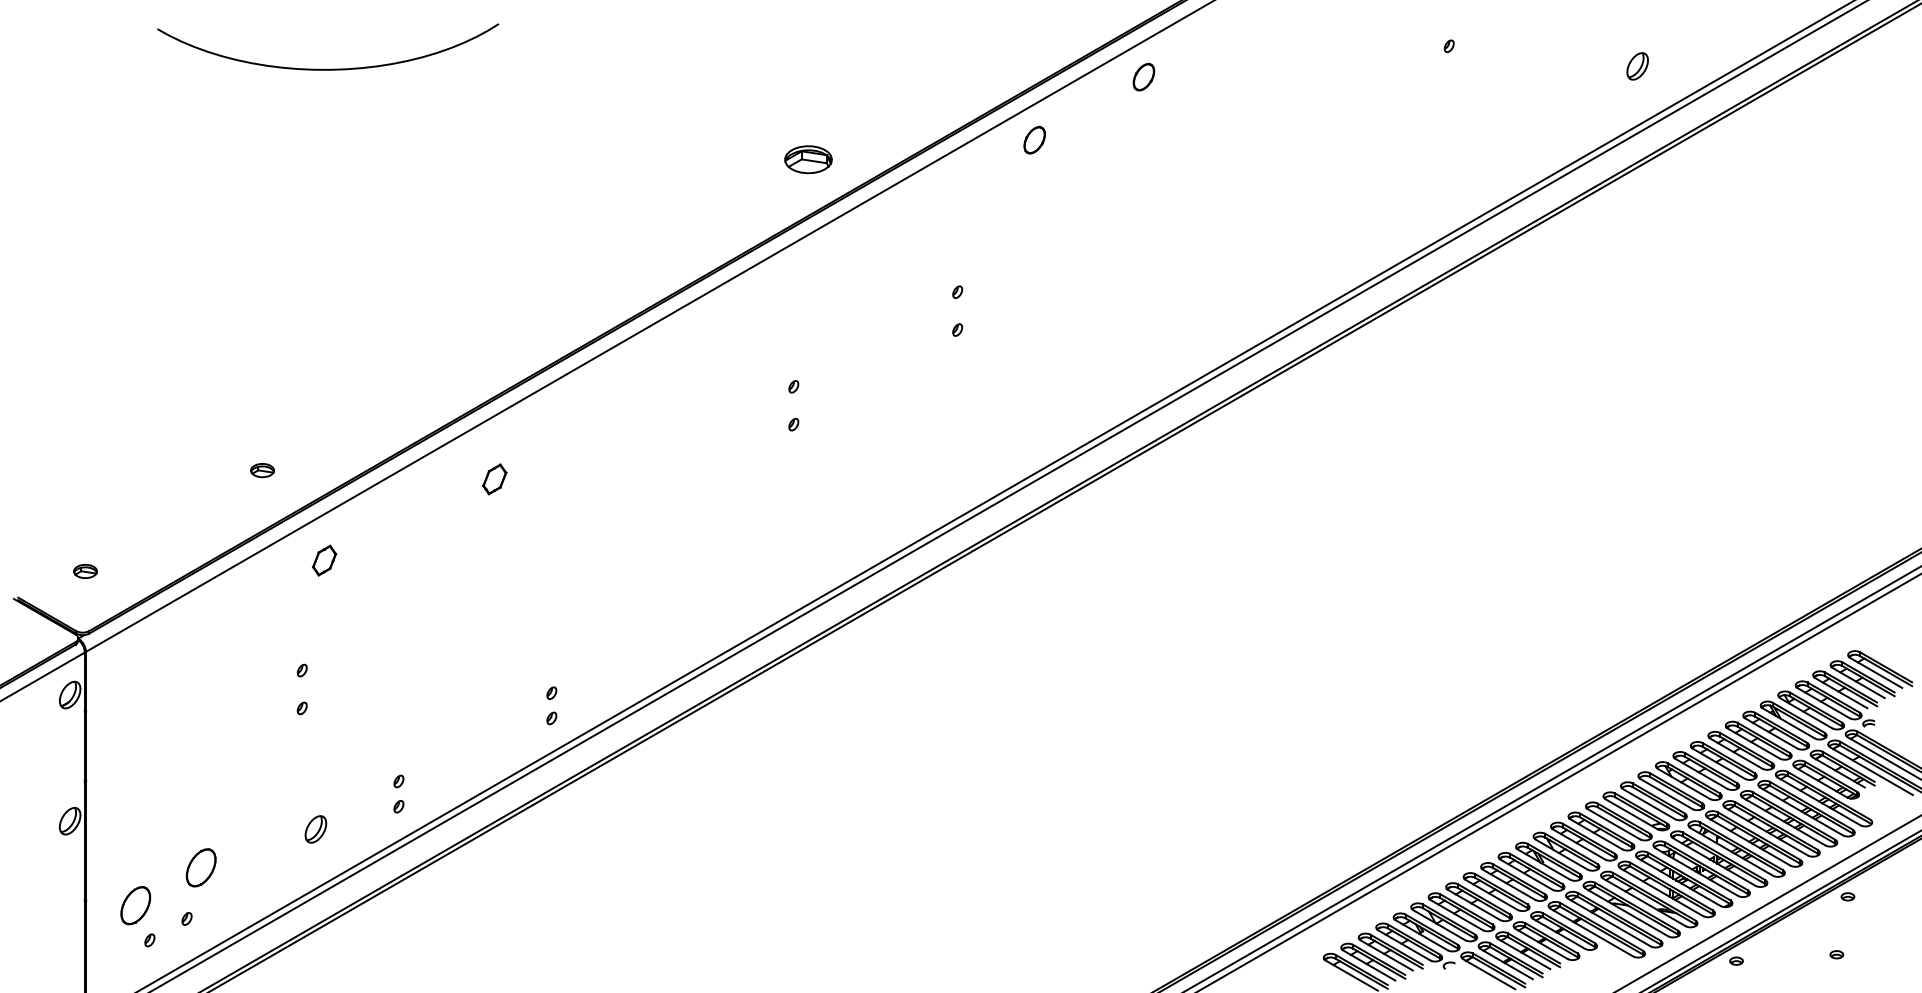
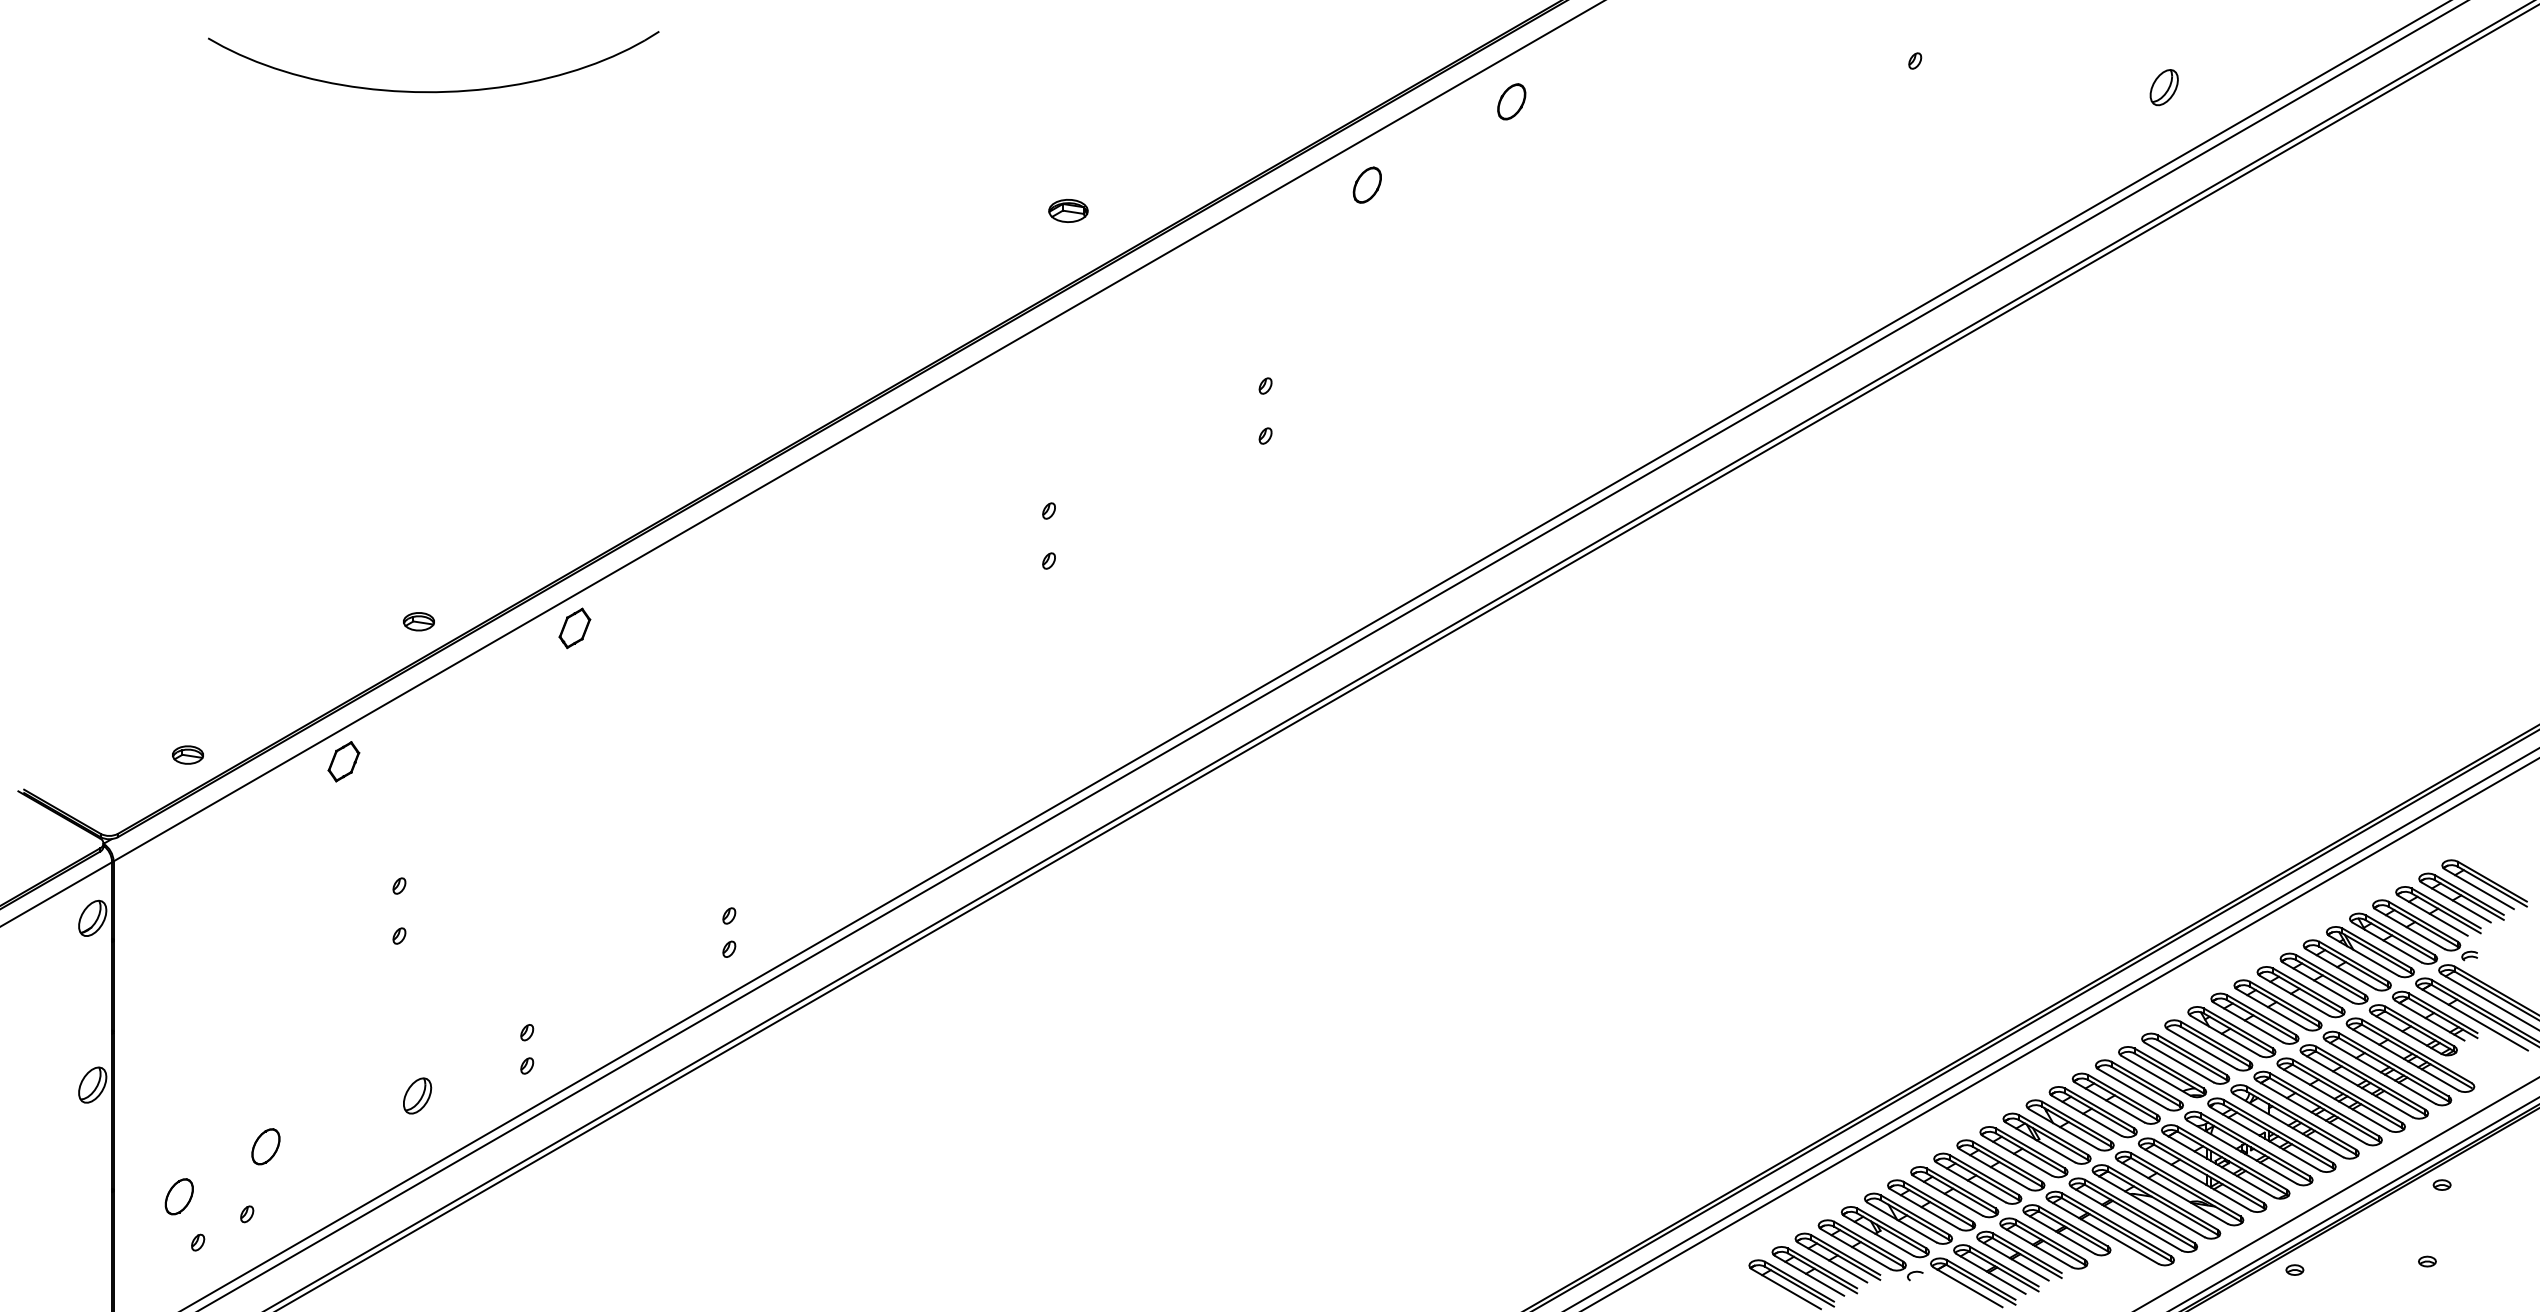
part: (808, 159) -> (1068, 210), size x0.62
part: (262, 470) -> (418, 621), moved
part: (494, 479) -> (574, 628), moved
part: (324, 560) -> (343, 761), moved
part: (85, 571) -> (187, 754), moved
part: (200, 867) -> (265, 1146), size x0.71
part: (135, 905) -> (178, 1196), size x0.71

